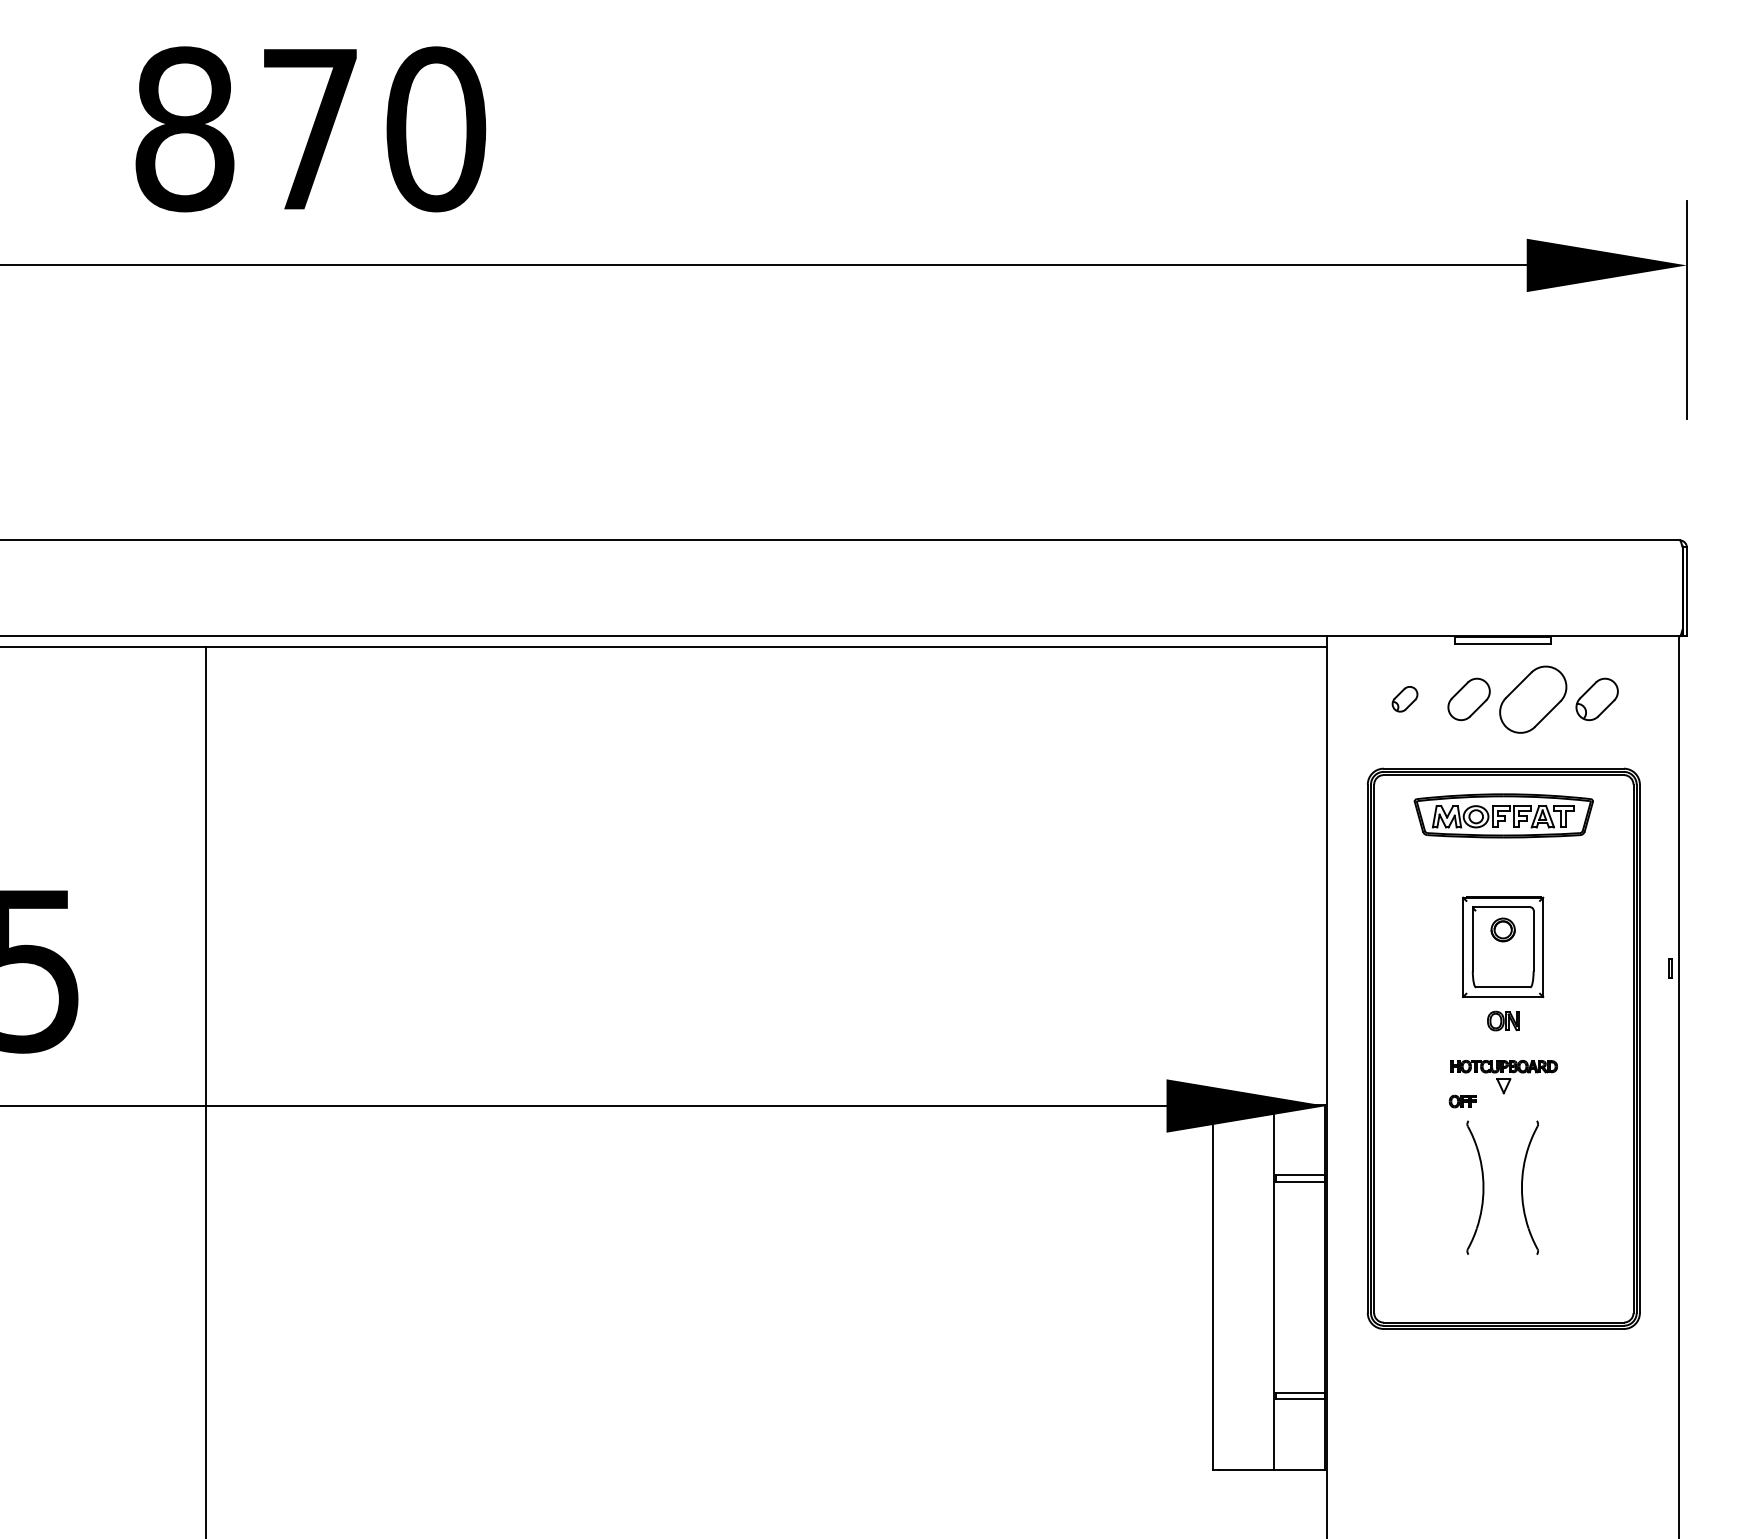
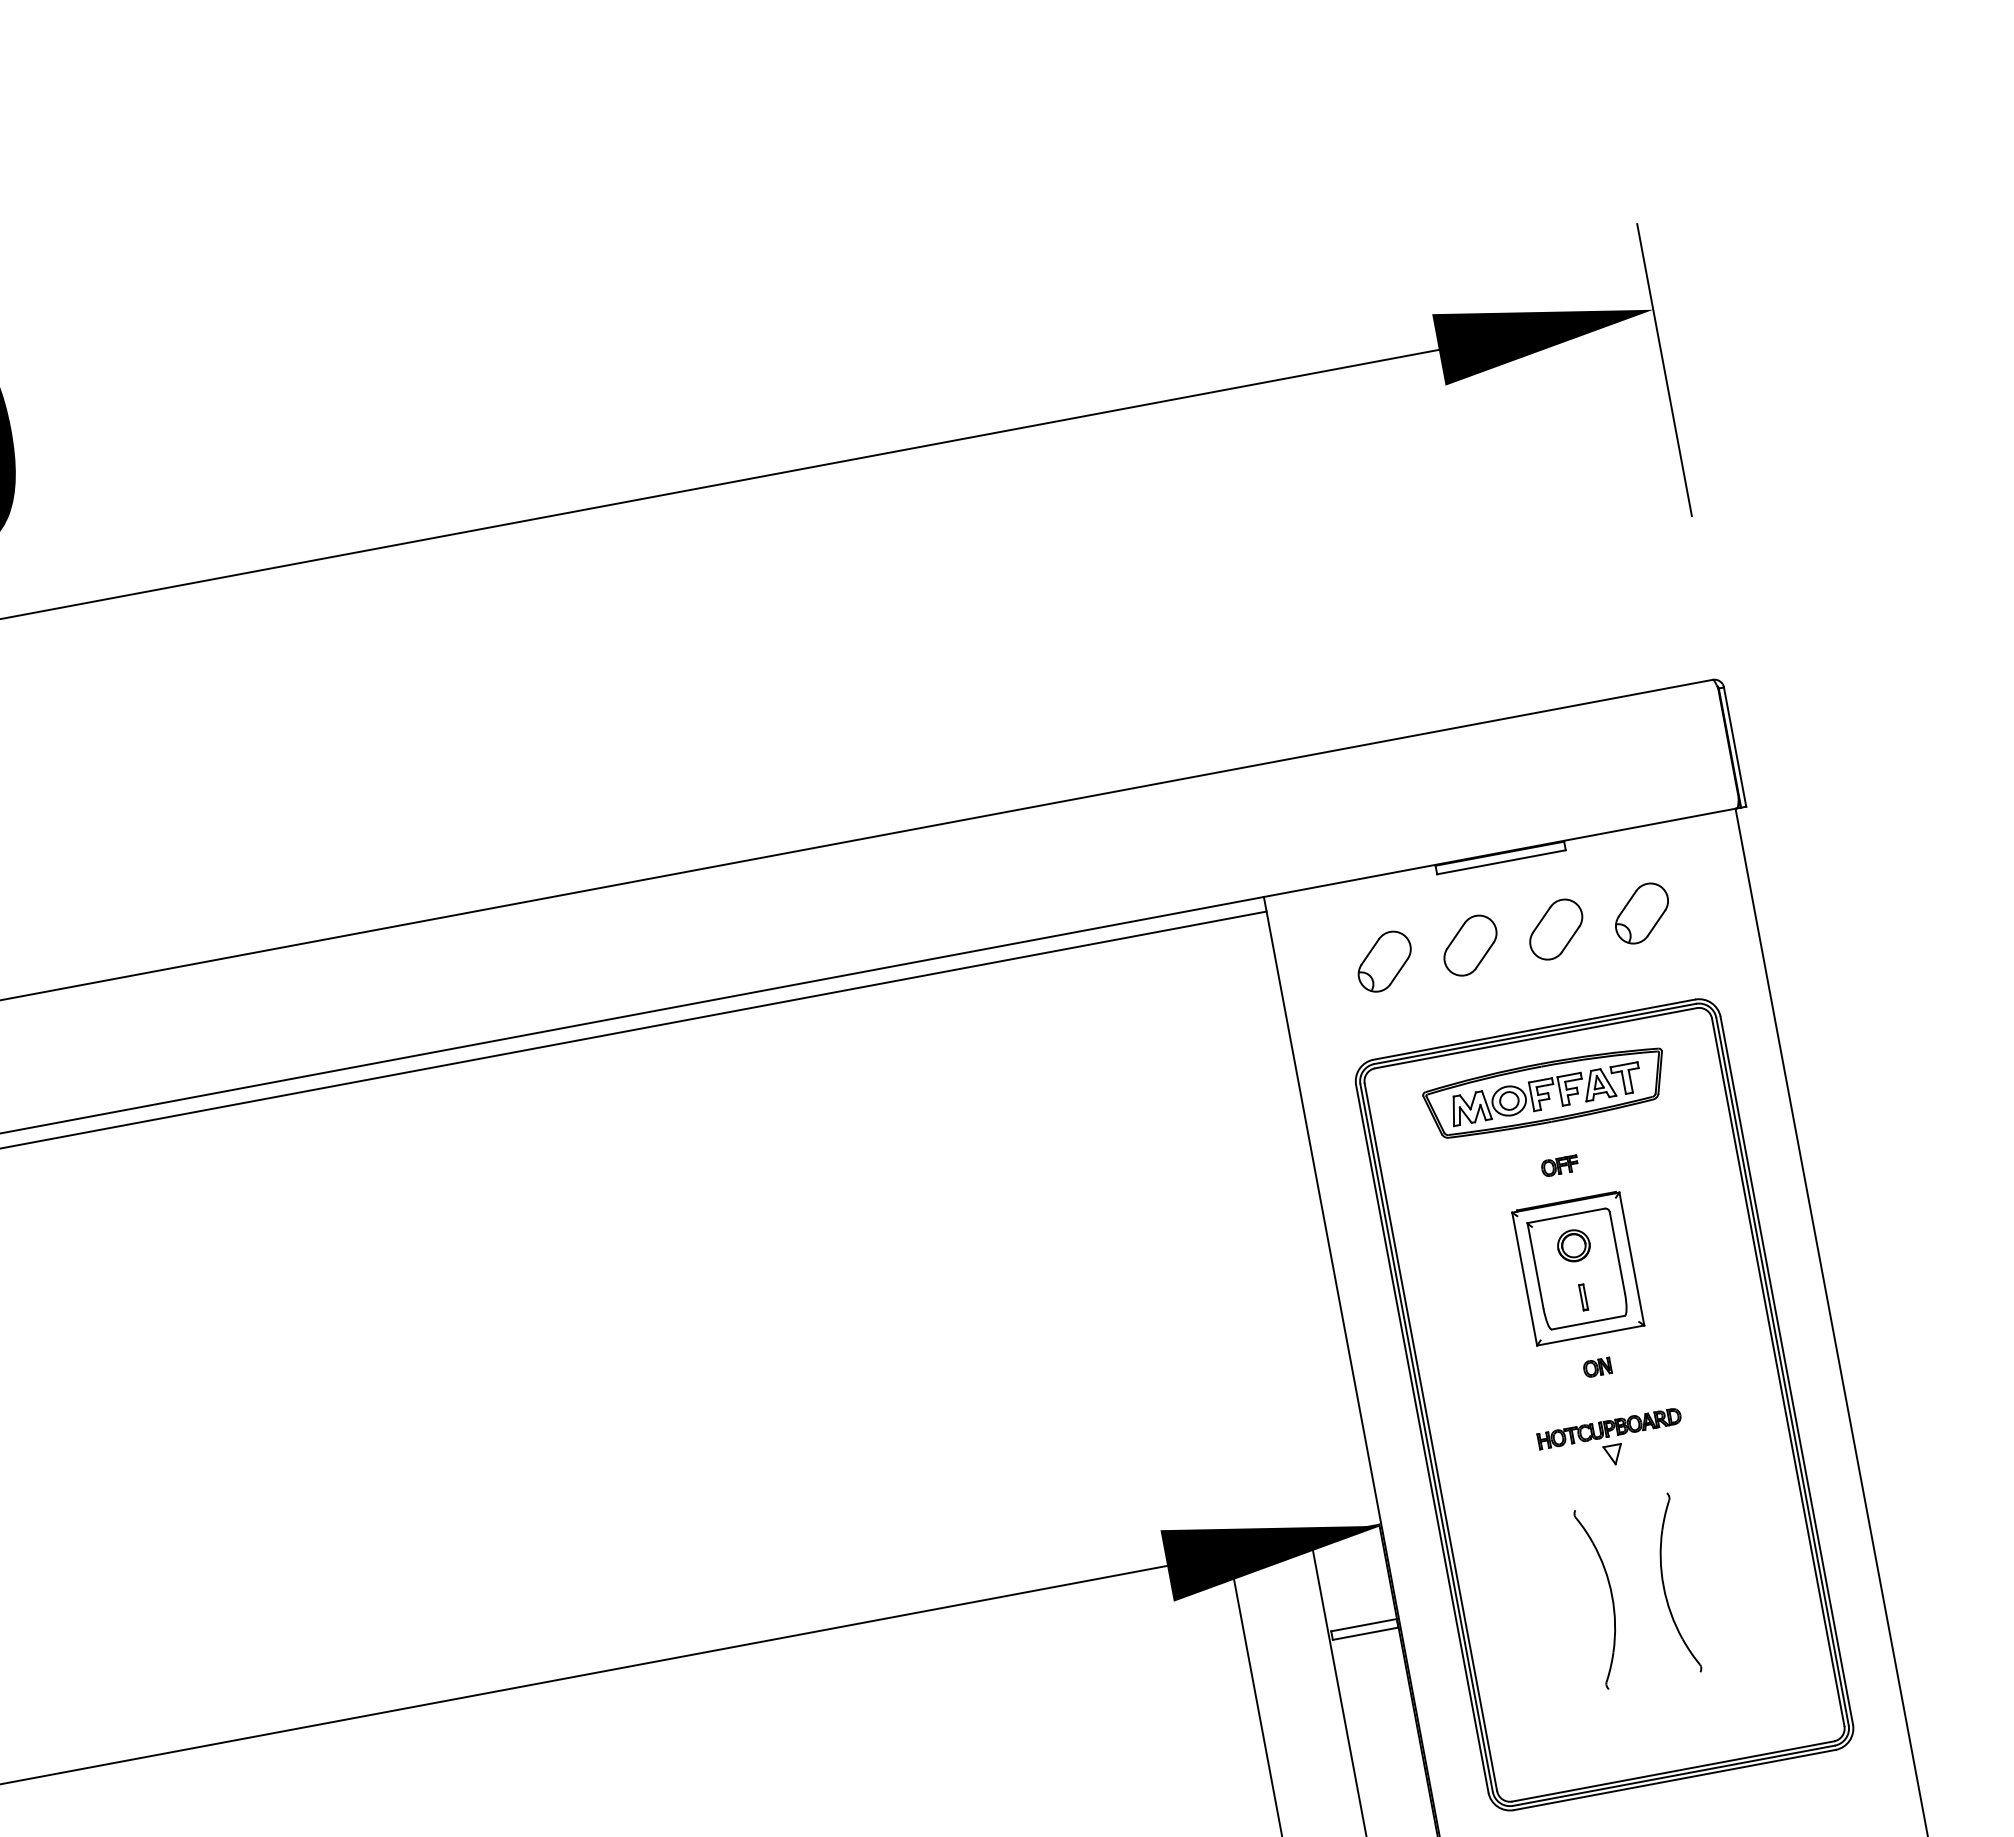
part: (1404, 698) -> (1383, 960), size x1.67
part: (1532, 698) -> (1555, 928), size x0.62
line: (1669, 968) -> (1582, 1297), moved
part: (1503, 1020) -> (1597, 1366), size x0.62
part: (1462, 1101) -> (1559, 1166), moved

